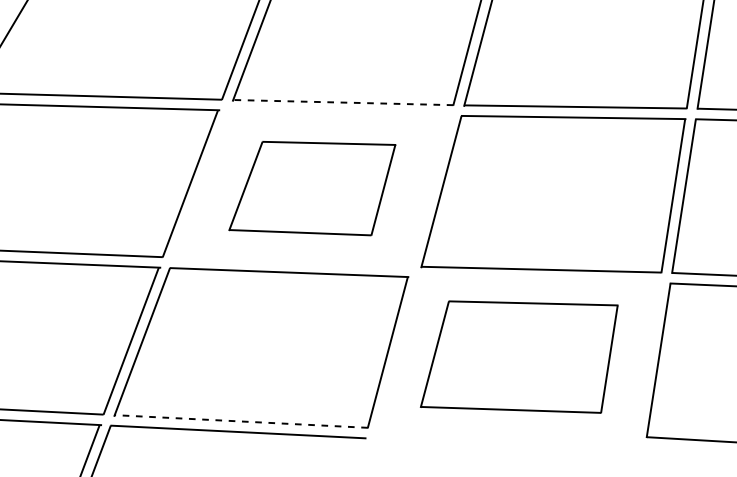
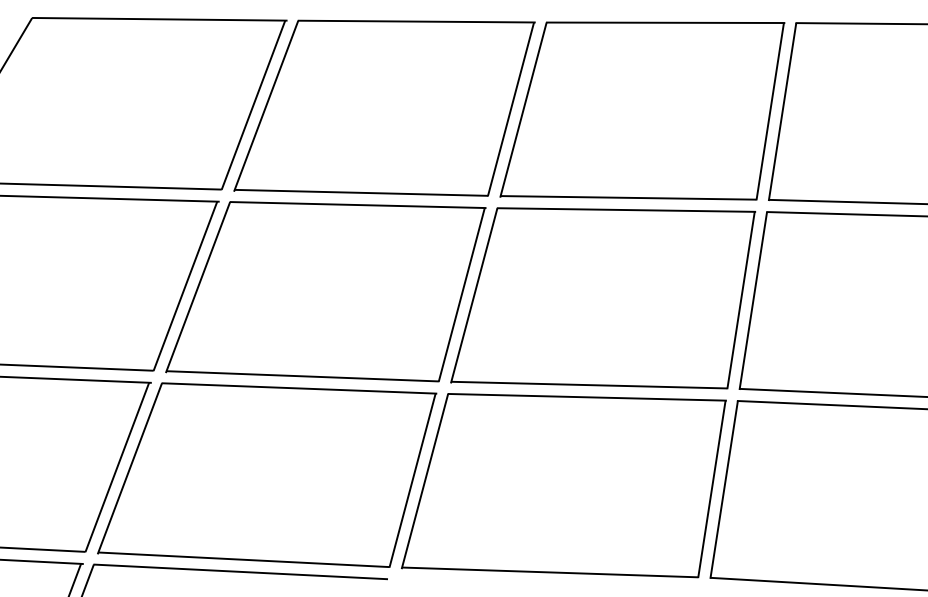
line: (343, 102) -> (361, 192), dashed -> solid
part: (312, 188) -> (325, 291), size x1.67
part: (518, 356) -> (563, 485), size x1.43
line: (241, 421) -> (244, 559), dashed -> solid

